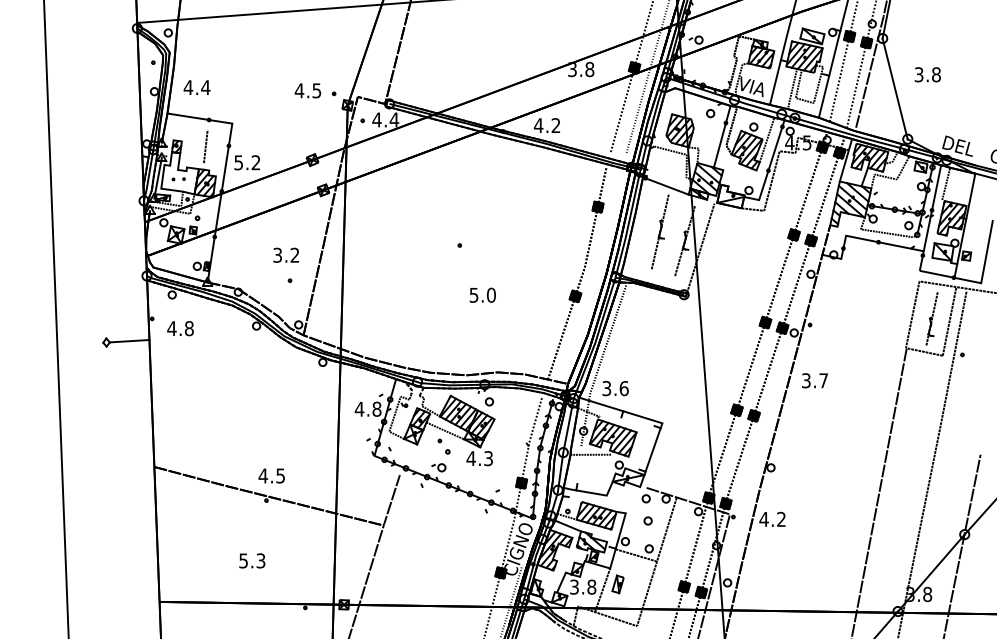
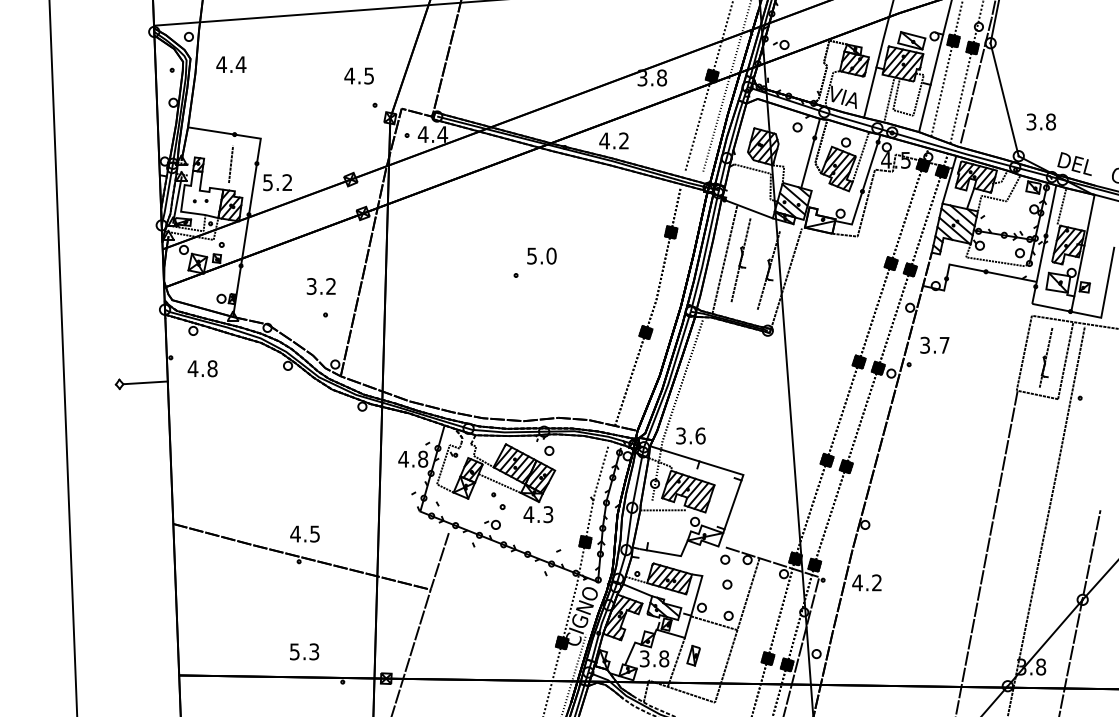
text: (927, 74) -> (1040, 121), moved
text: (196, 87) -> (230, 64), moved
text: (307, 90) -> (358, 75), moved
line: (645, 230) -> (724, 258), added
text: (482, 294) -> (541, 255), moved
text: (814, 380) -> (934, 345), moved
text: (252, 560) -> (304, 651), moved

